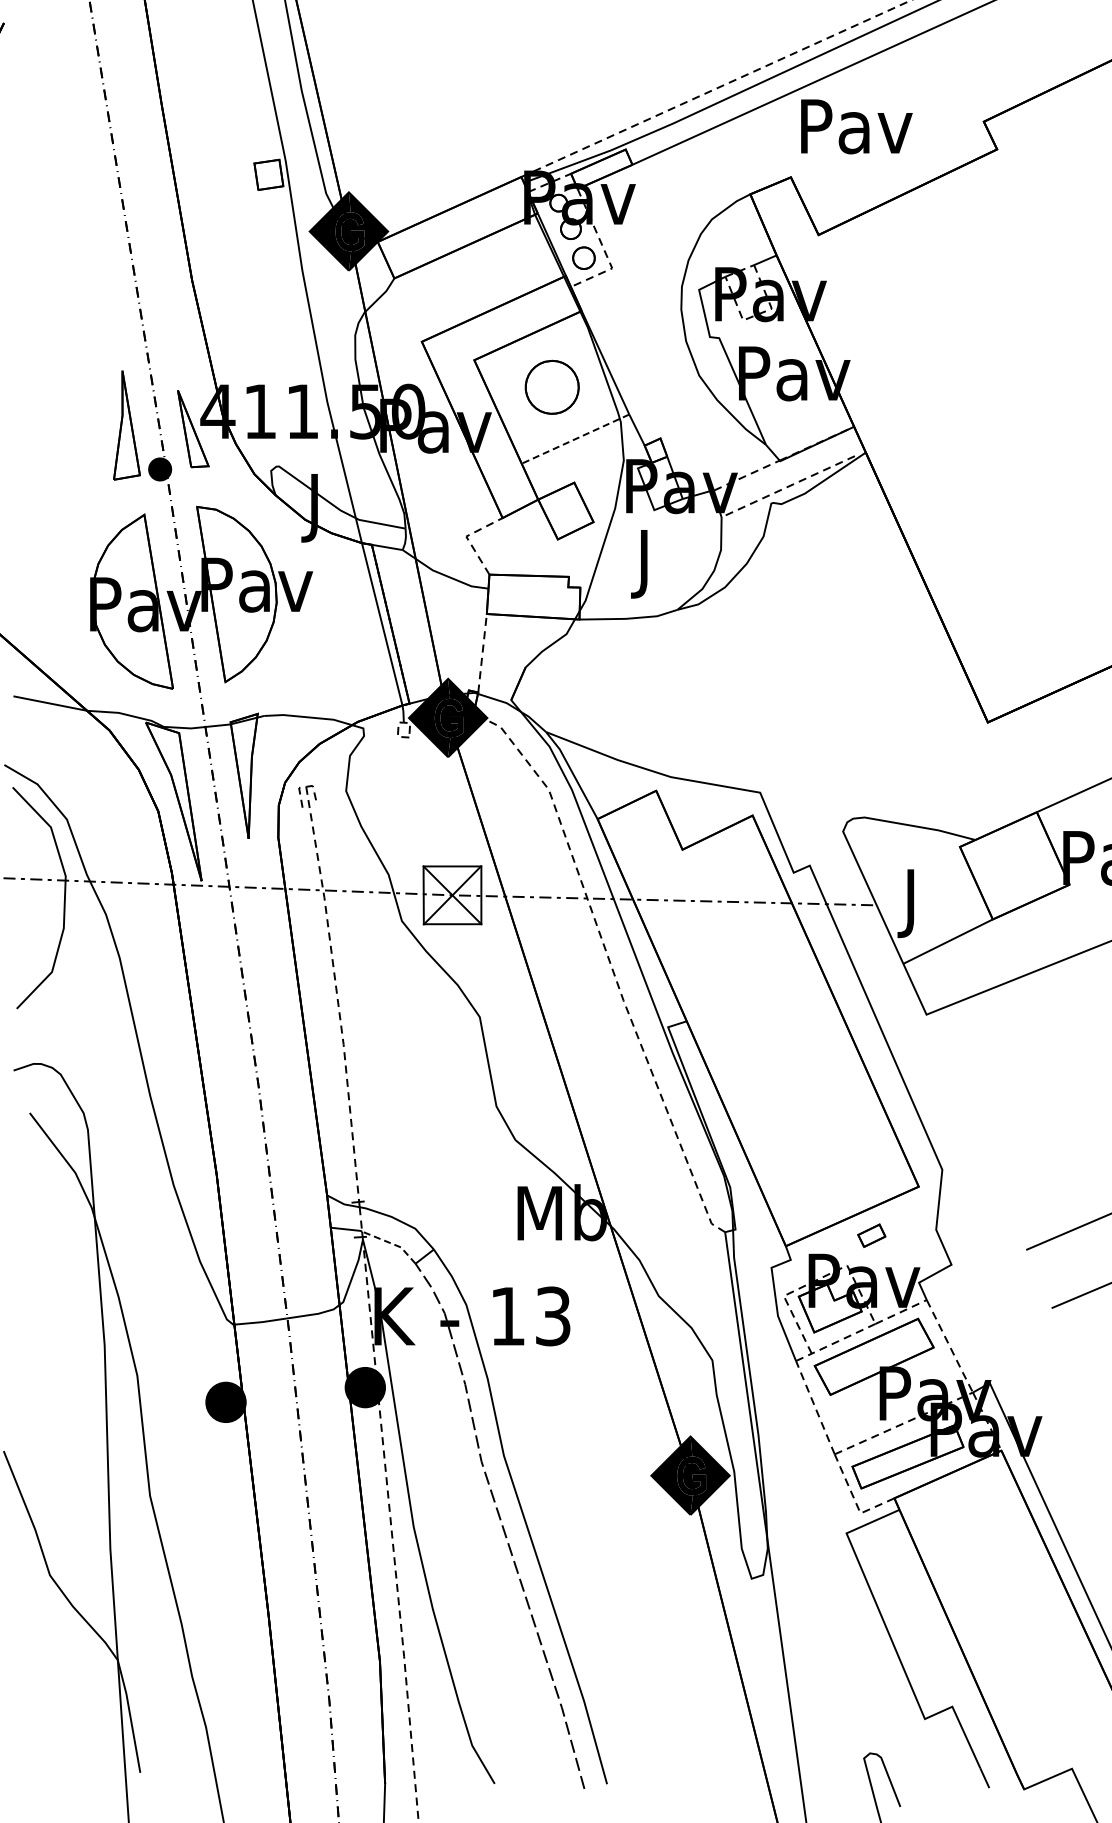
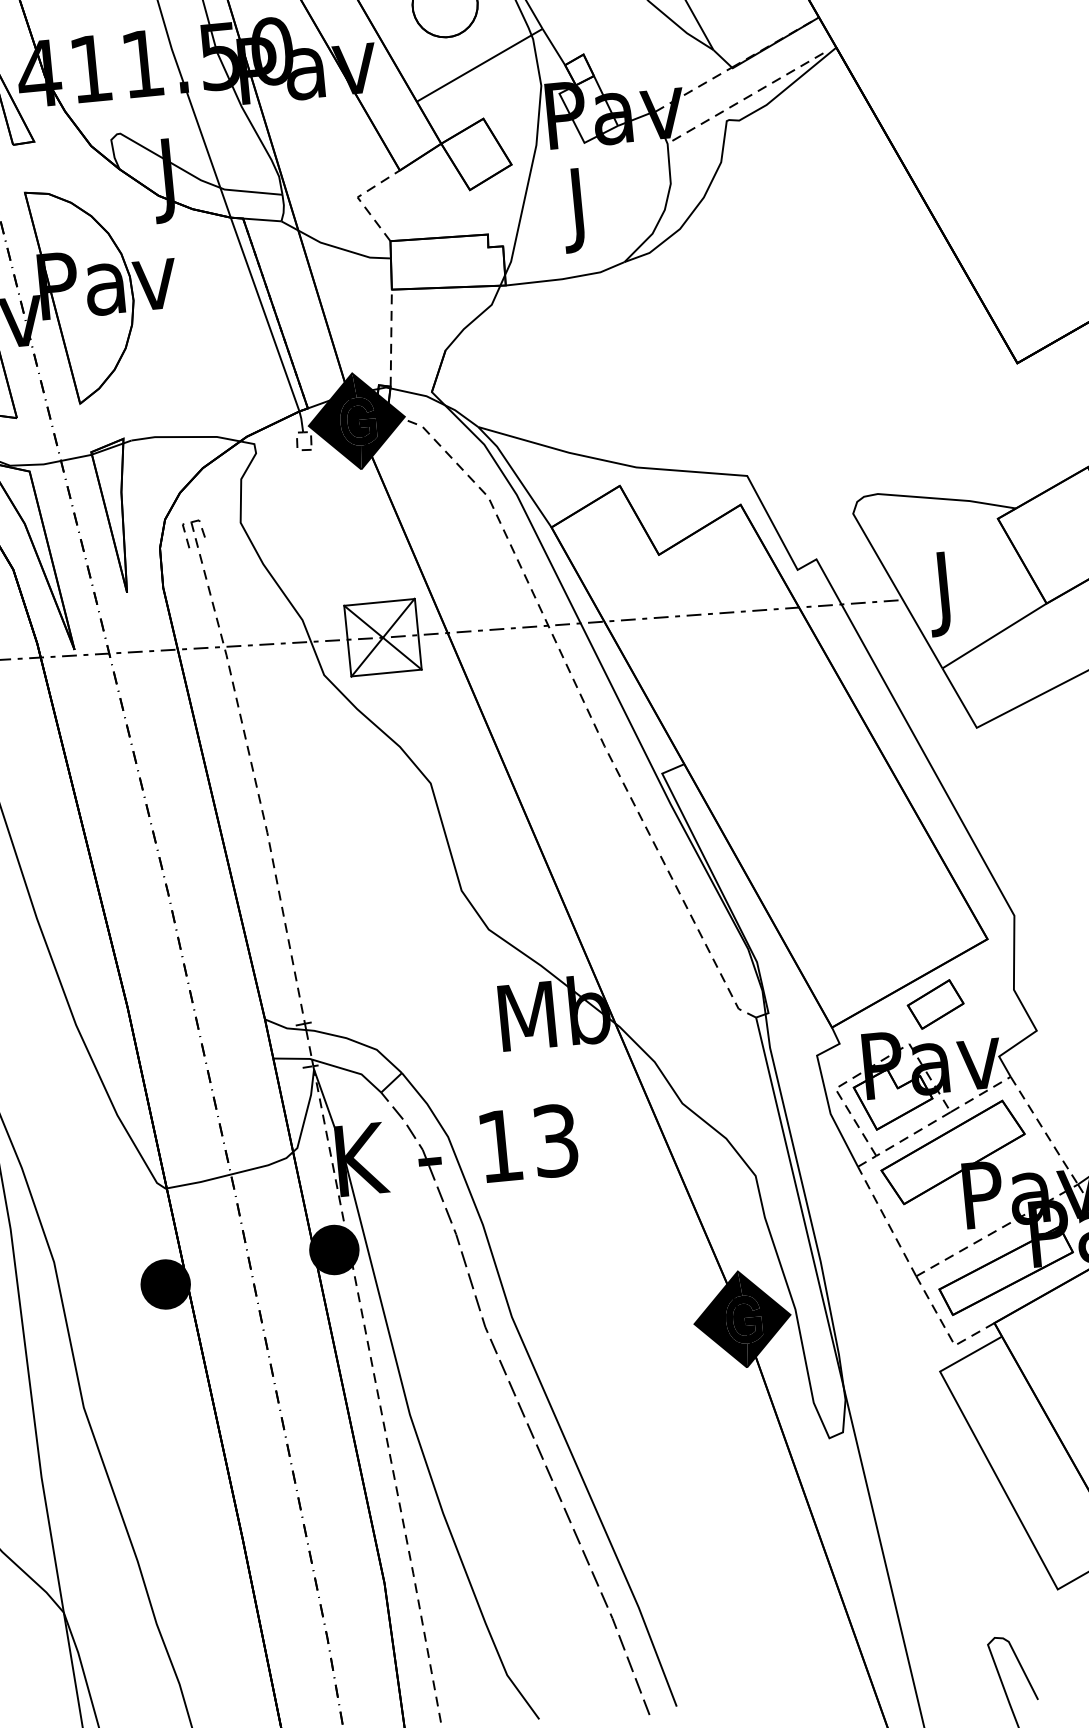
line: (575, 439) -> (479, 65), dashed -> solid
part: (871, 1235) -> (935, 1004), size x1.67
line: (392, 1243) -> (350, 1070), dashed -> solid

